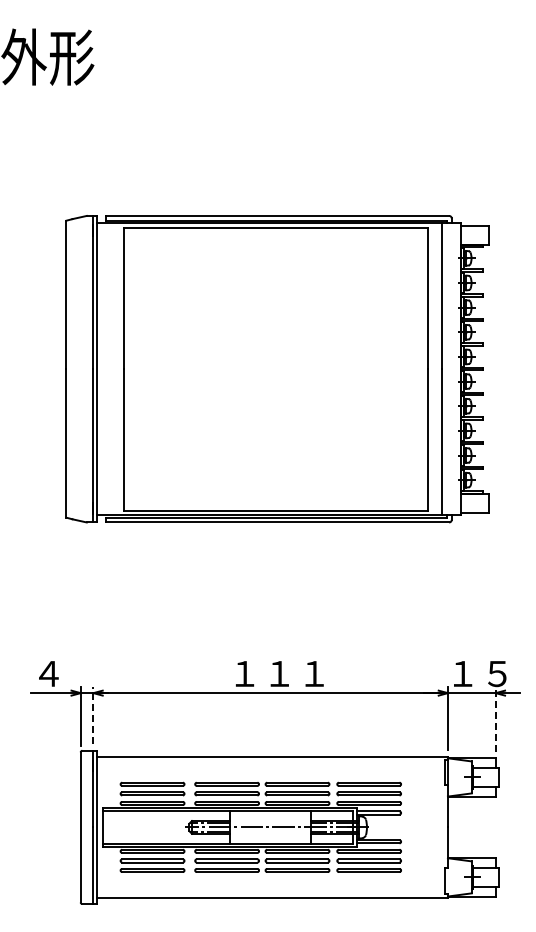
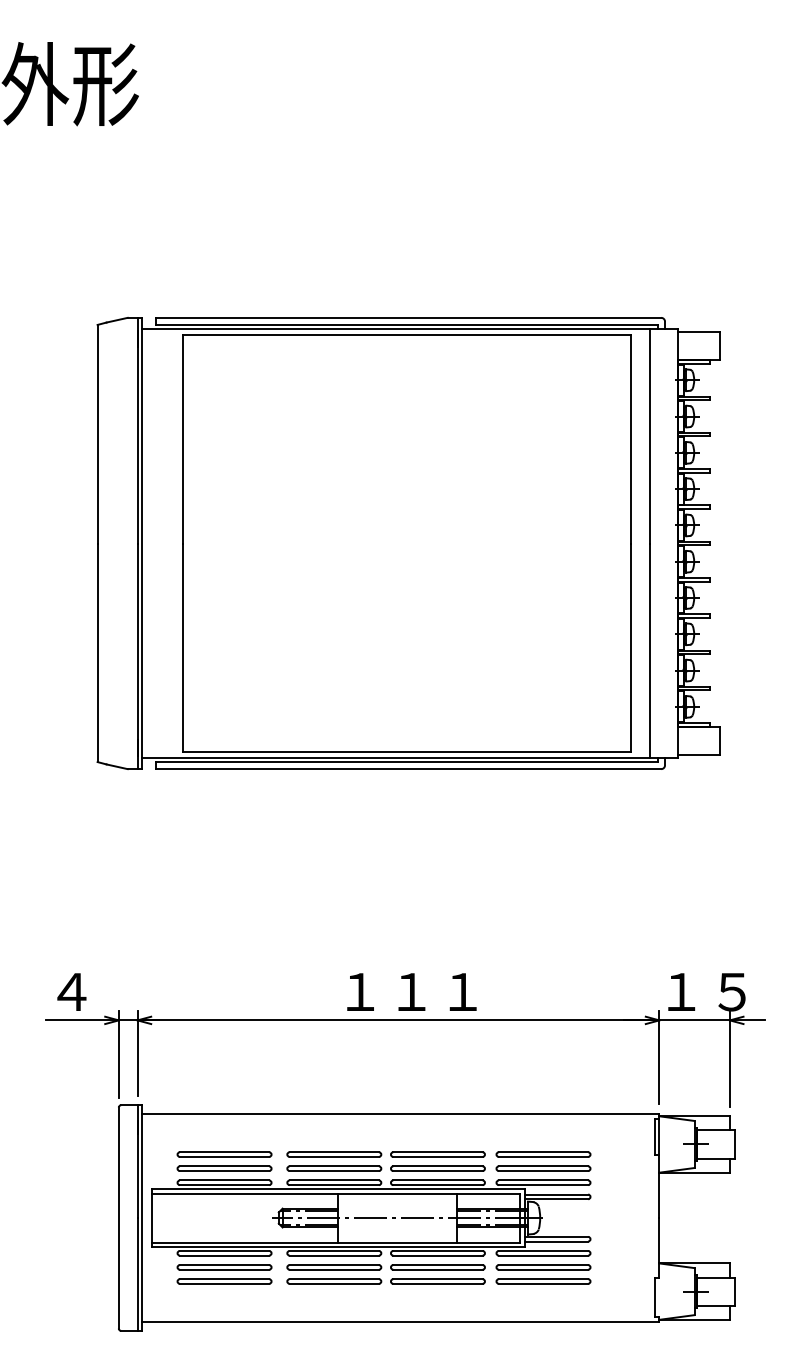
line: (93, 715) -> (137, 1053), dashed -> solid
line: (495, 719) -> (729, 1059), dashed -> solid

